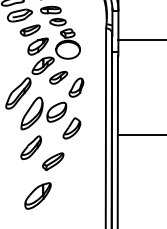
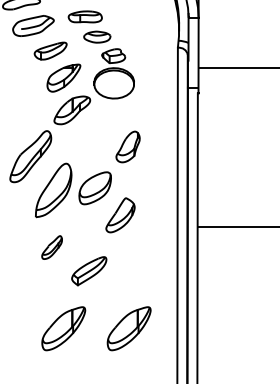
part: (58, 77) -> (98, 129), removed
part: (30, 147) -> (51, 247), size x0.6
part: (76, 195) -> (128, 327), added

